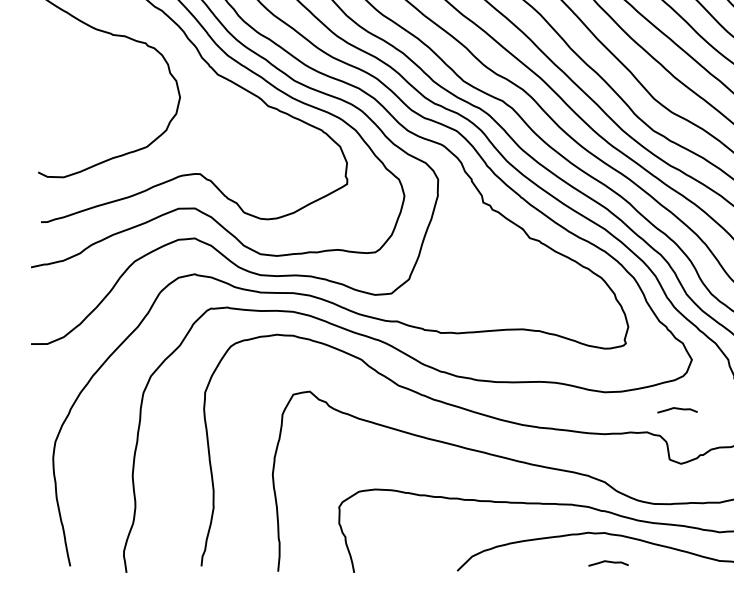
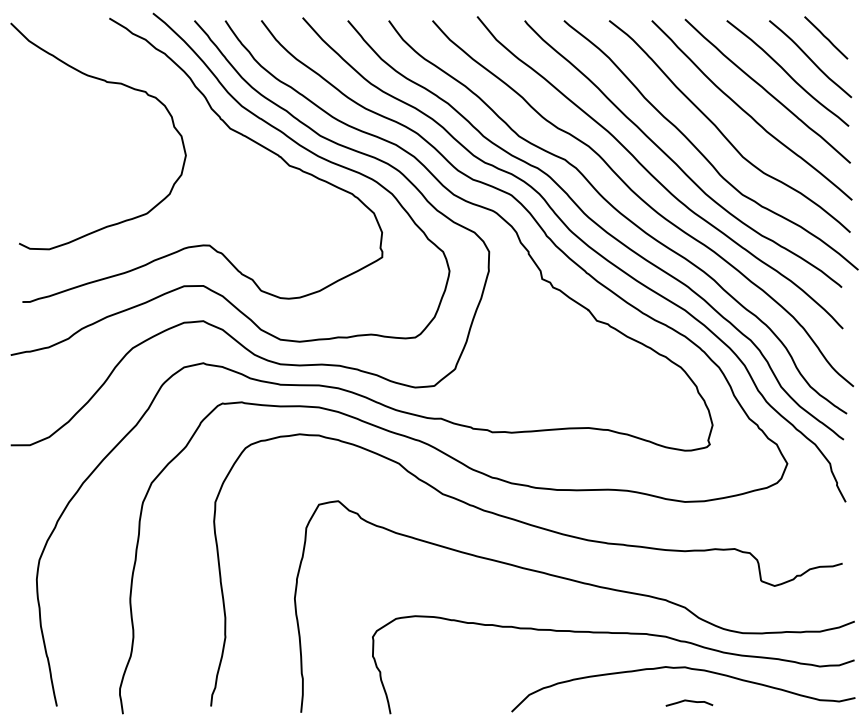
curve: (677, 408) -> (770, 521), removed

